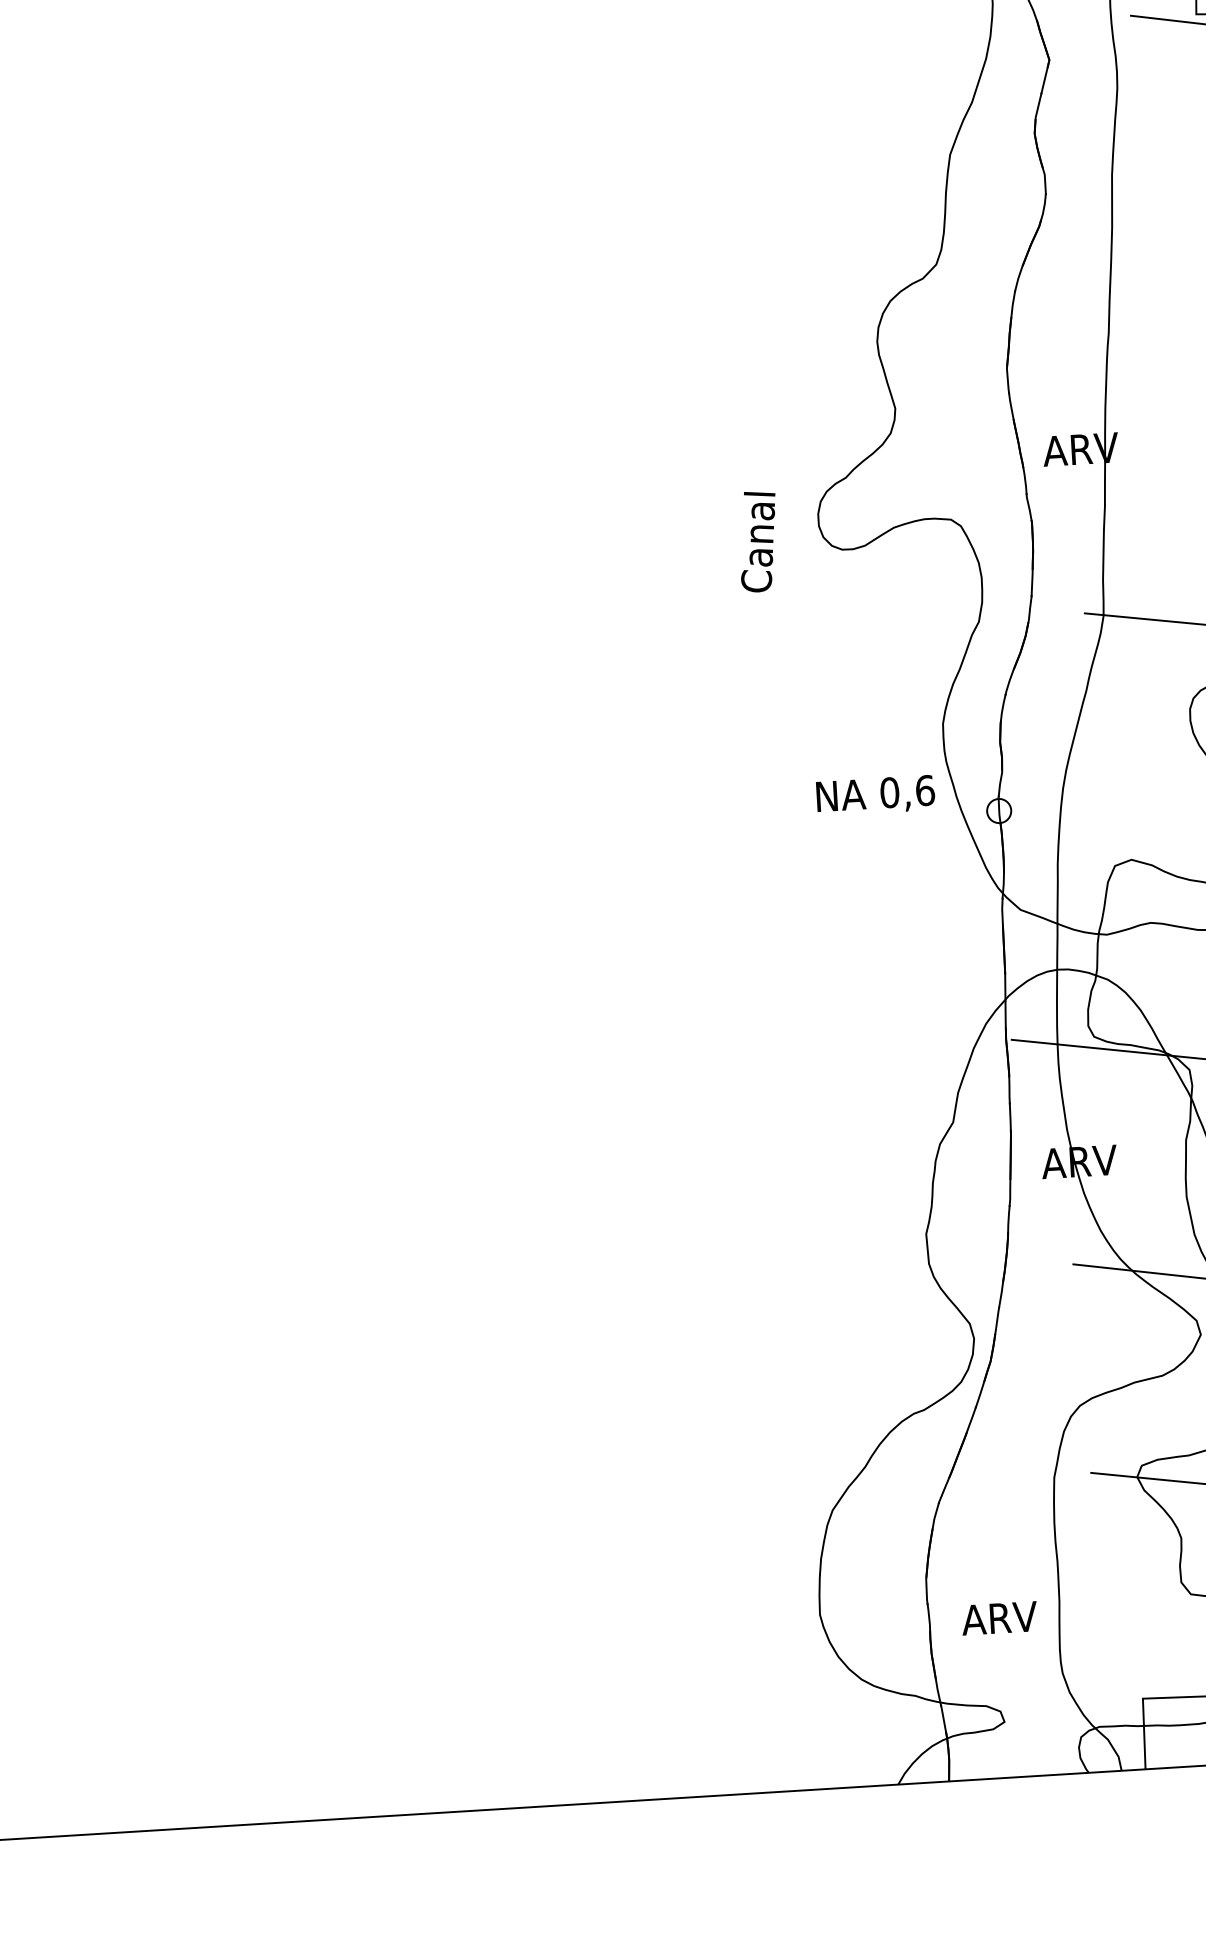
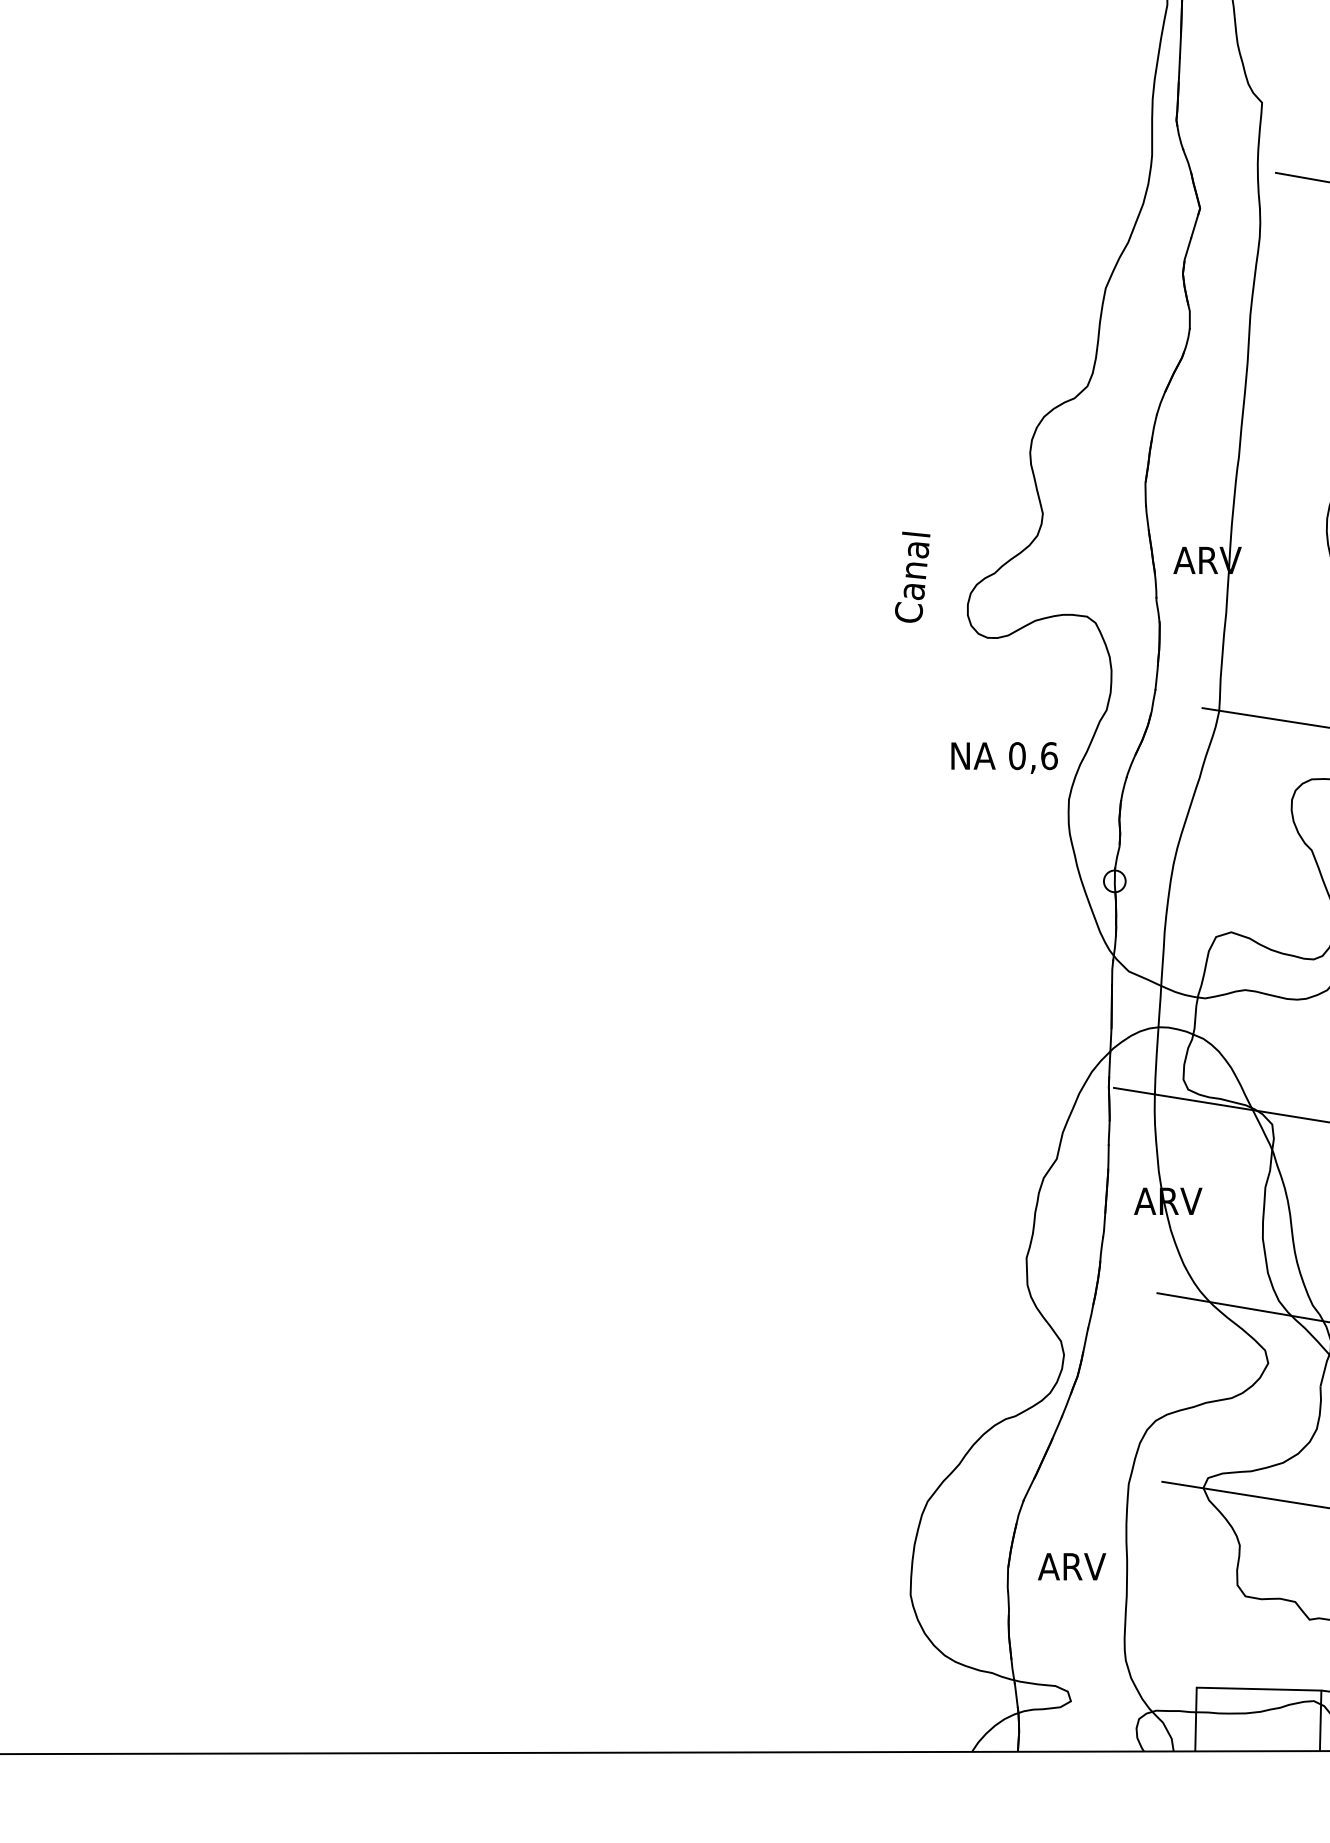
text: (758, 540) -> (912, 576), moved
text: (875, 795) -> (1004, 757), moved
text: (1000, 1618) -> (1072, 1566), moved

